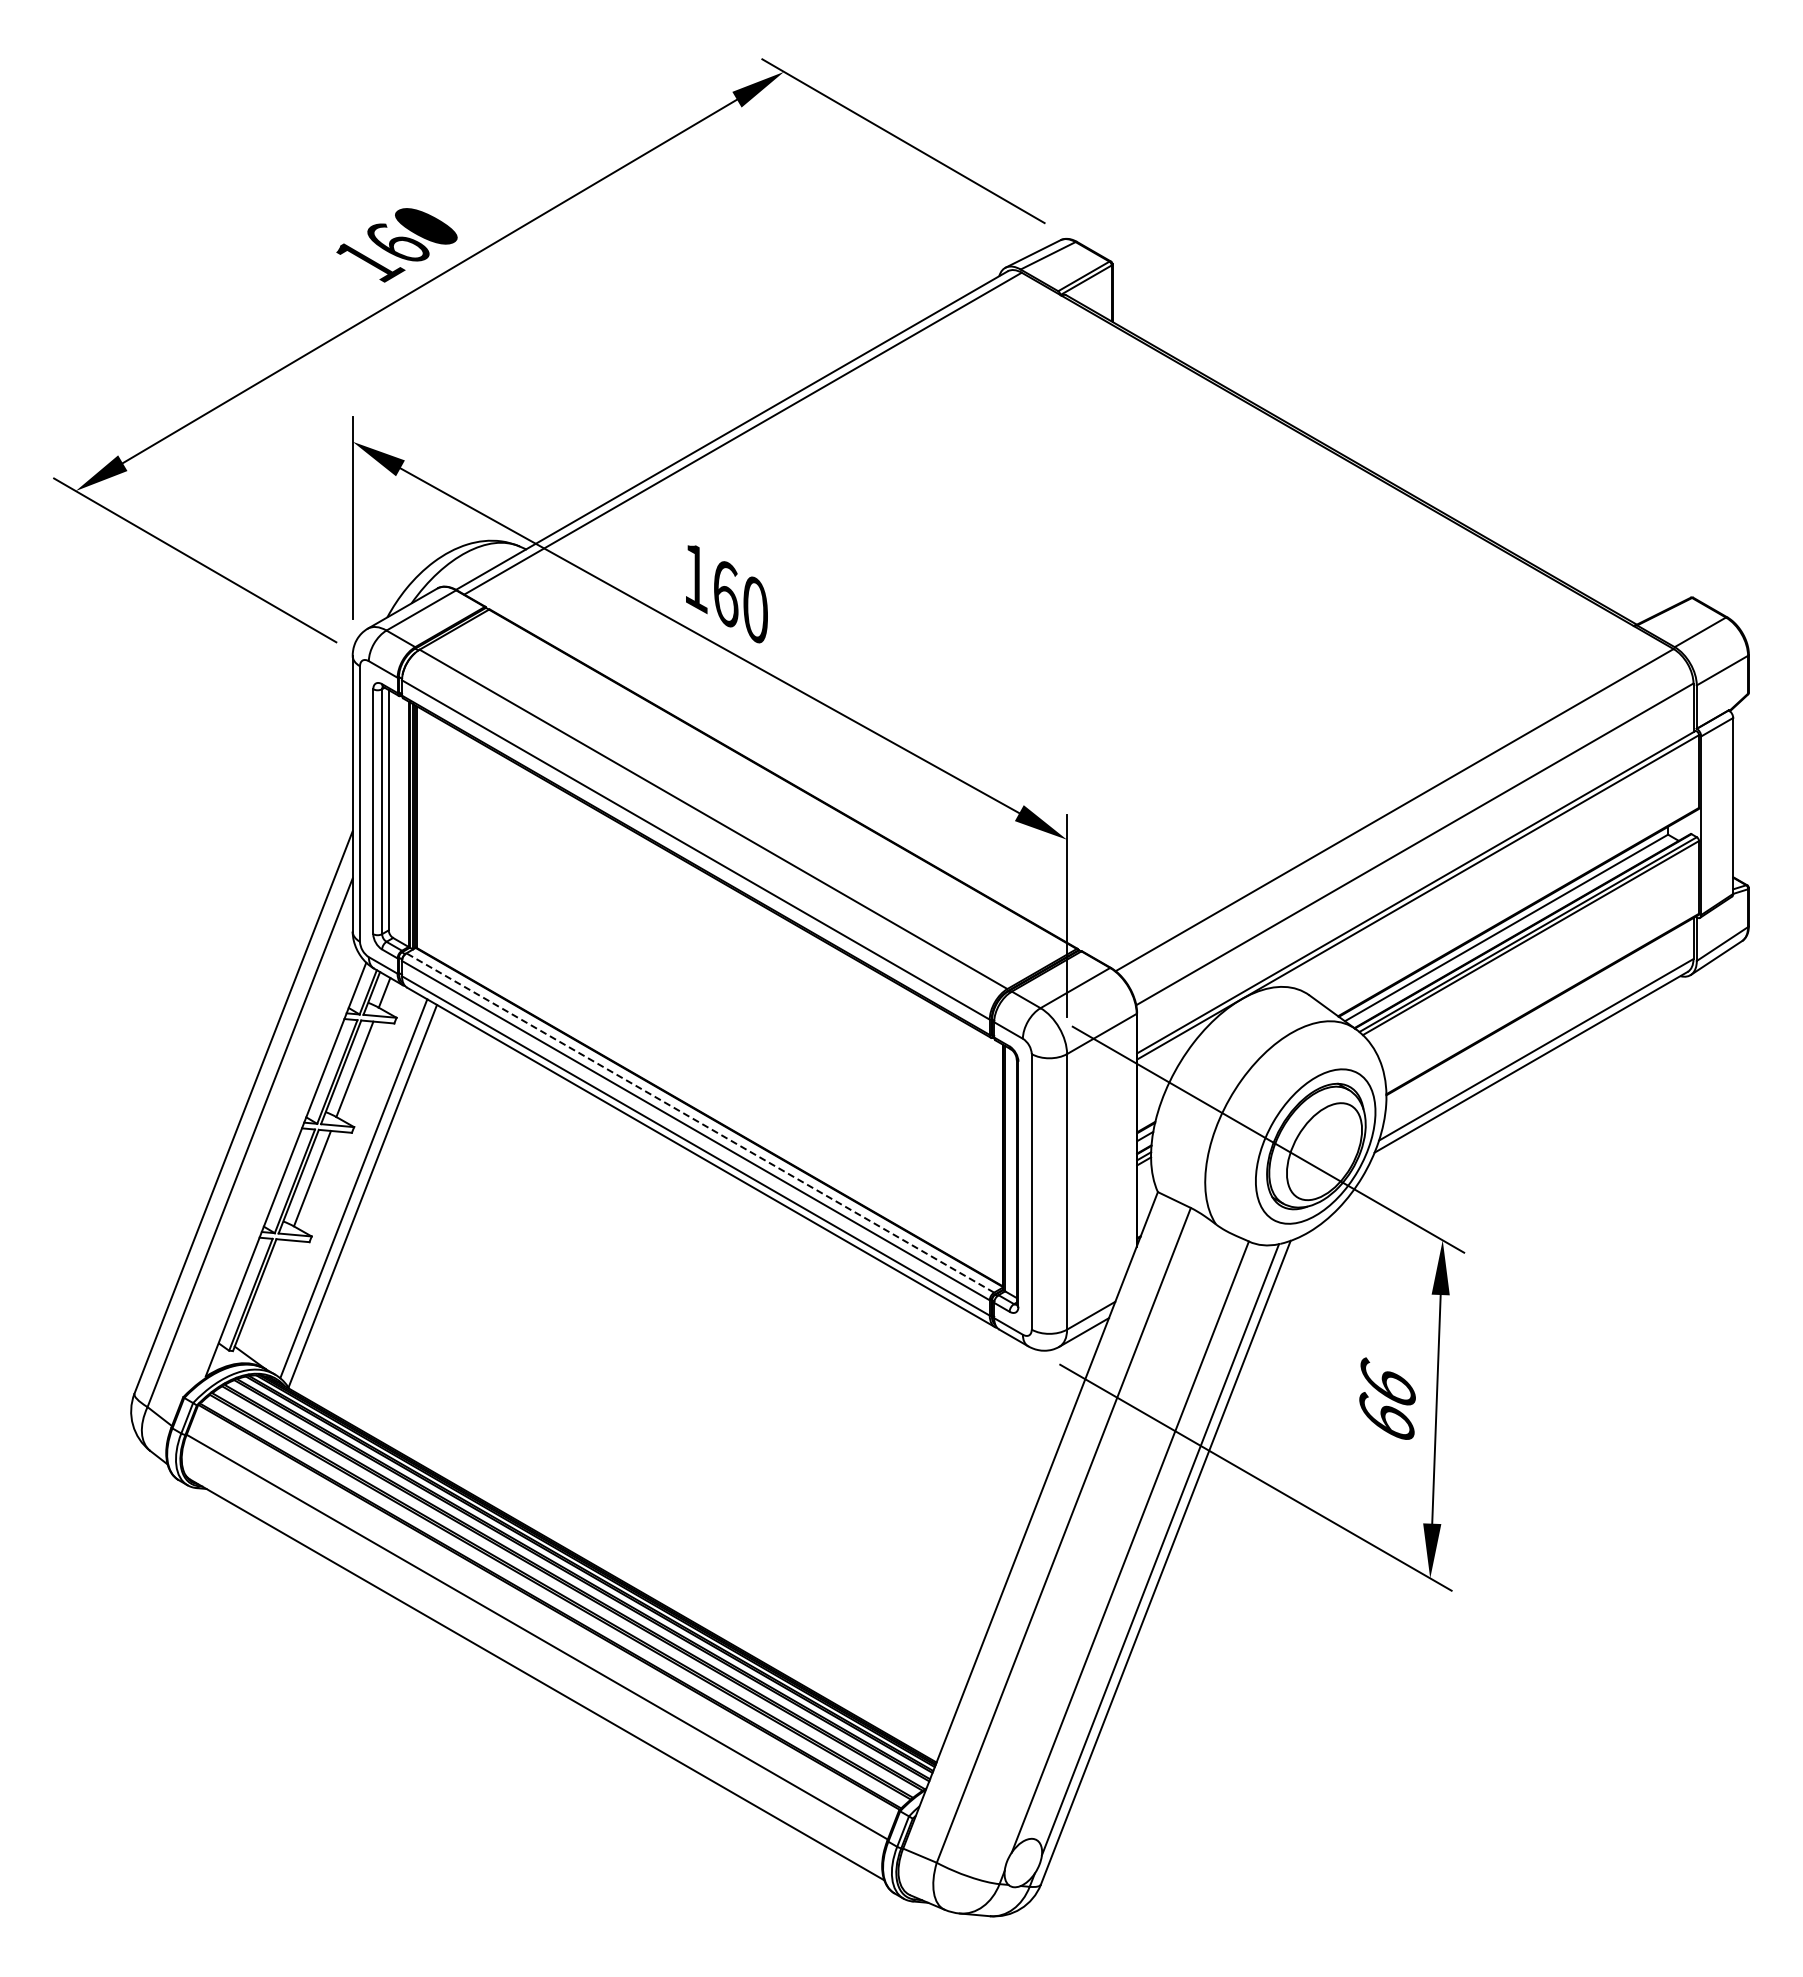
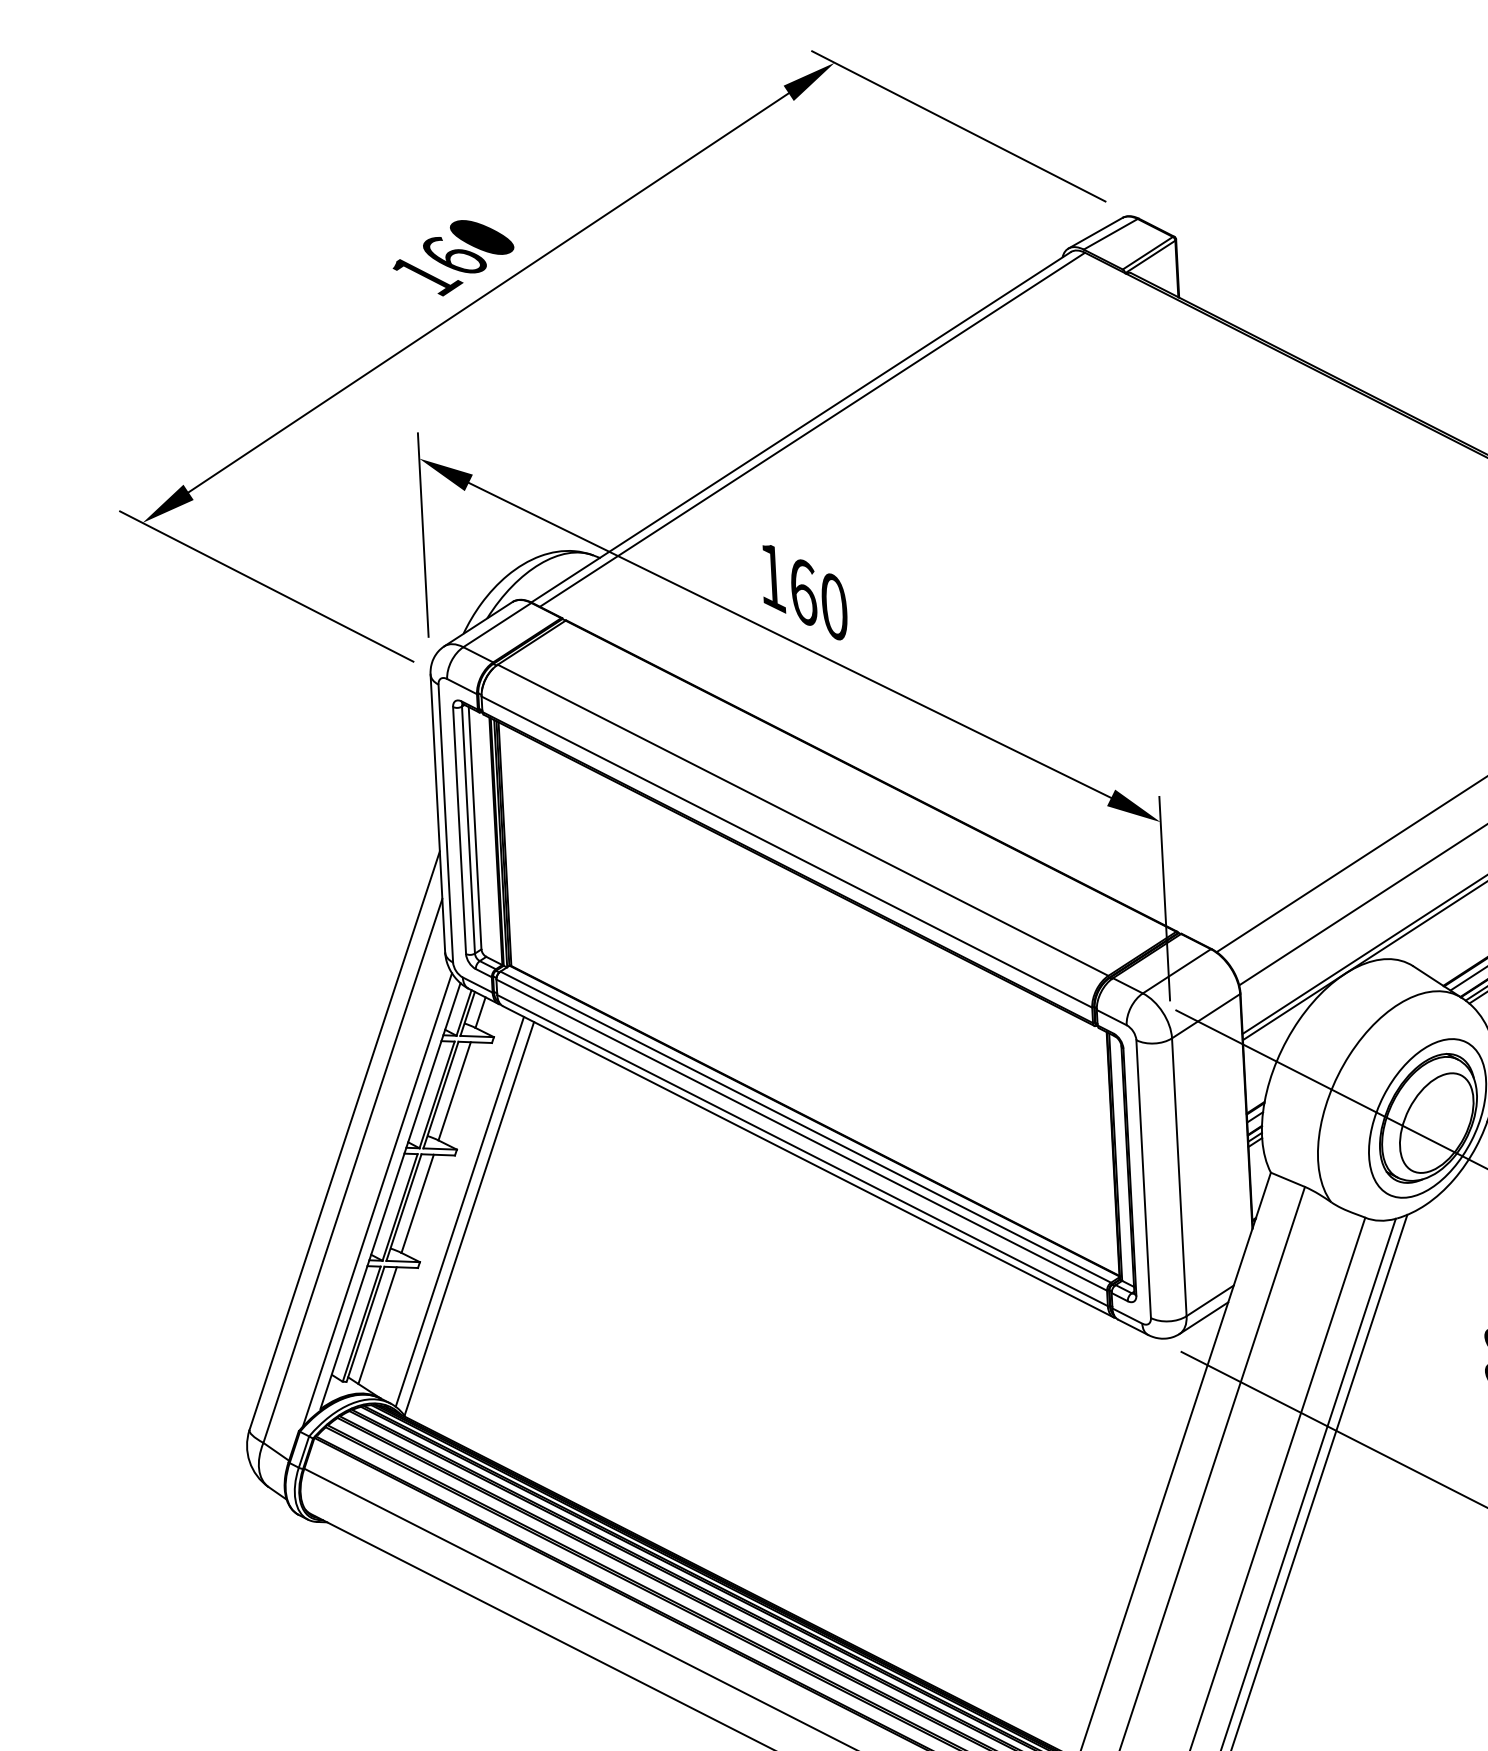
line: (699, 1122) -> (804, 1126), dashed -> solid
line: (272, 1172) -> (377, 1199), added
line: (266, 1296) -> (377, 1325), added

